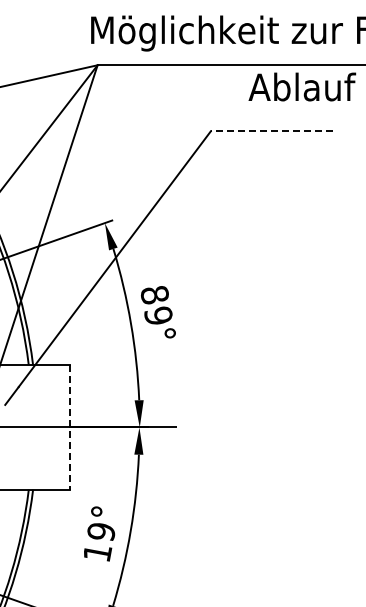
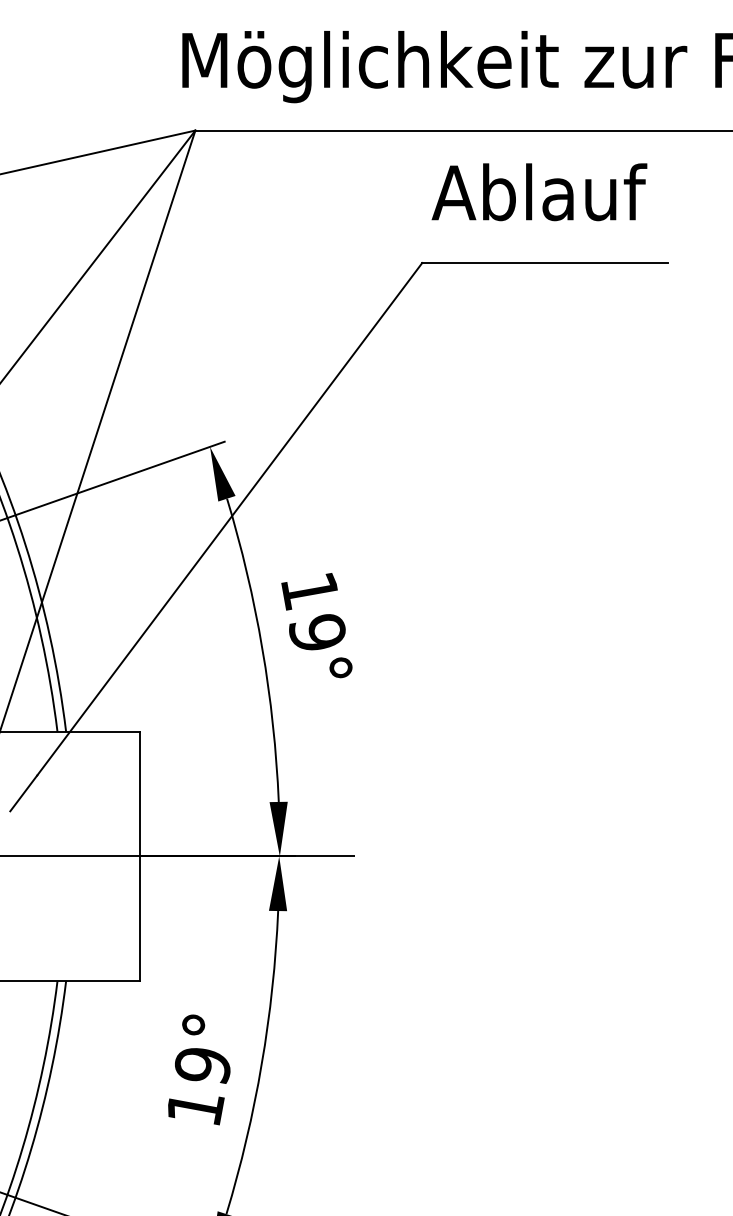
text: (302, 86) -> (539, 191), moved
line: (271, 131) -> (543, 263), dashed -> solid
text: (154, 295) -> (309, 591), 89° -> 19°
line: (69, 427) -> (139, 856), dashed -> solid

